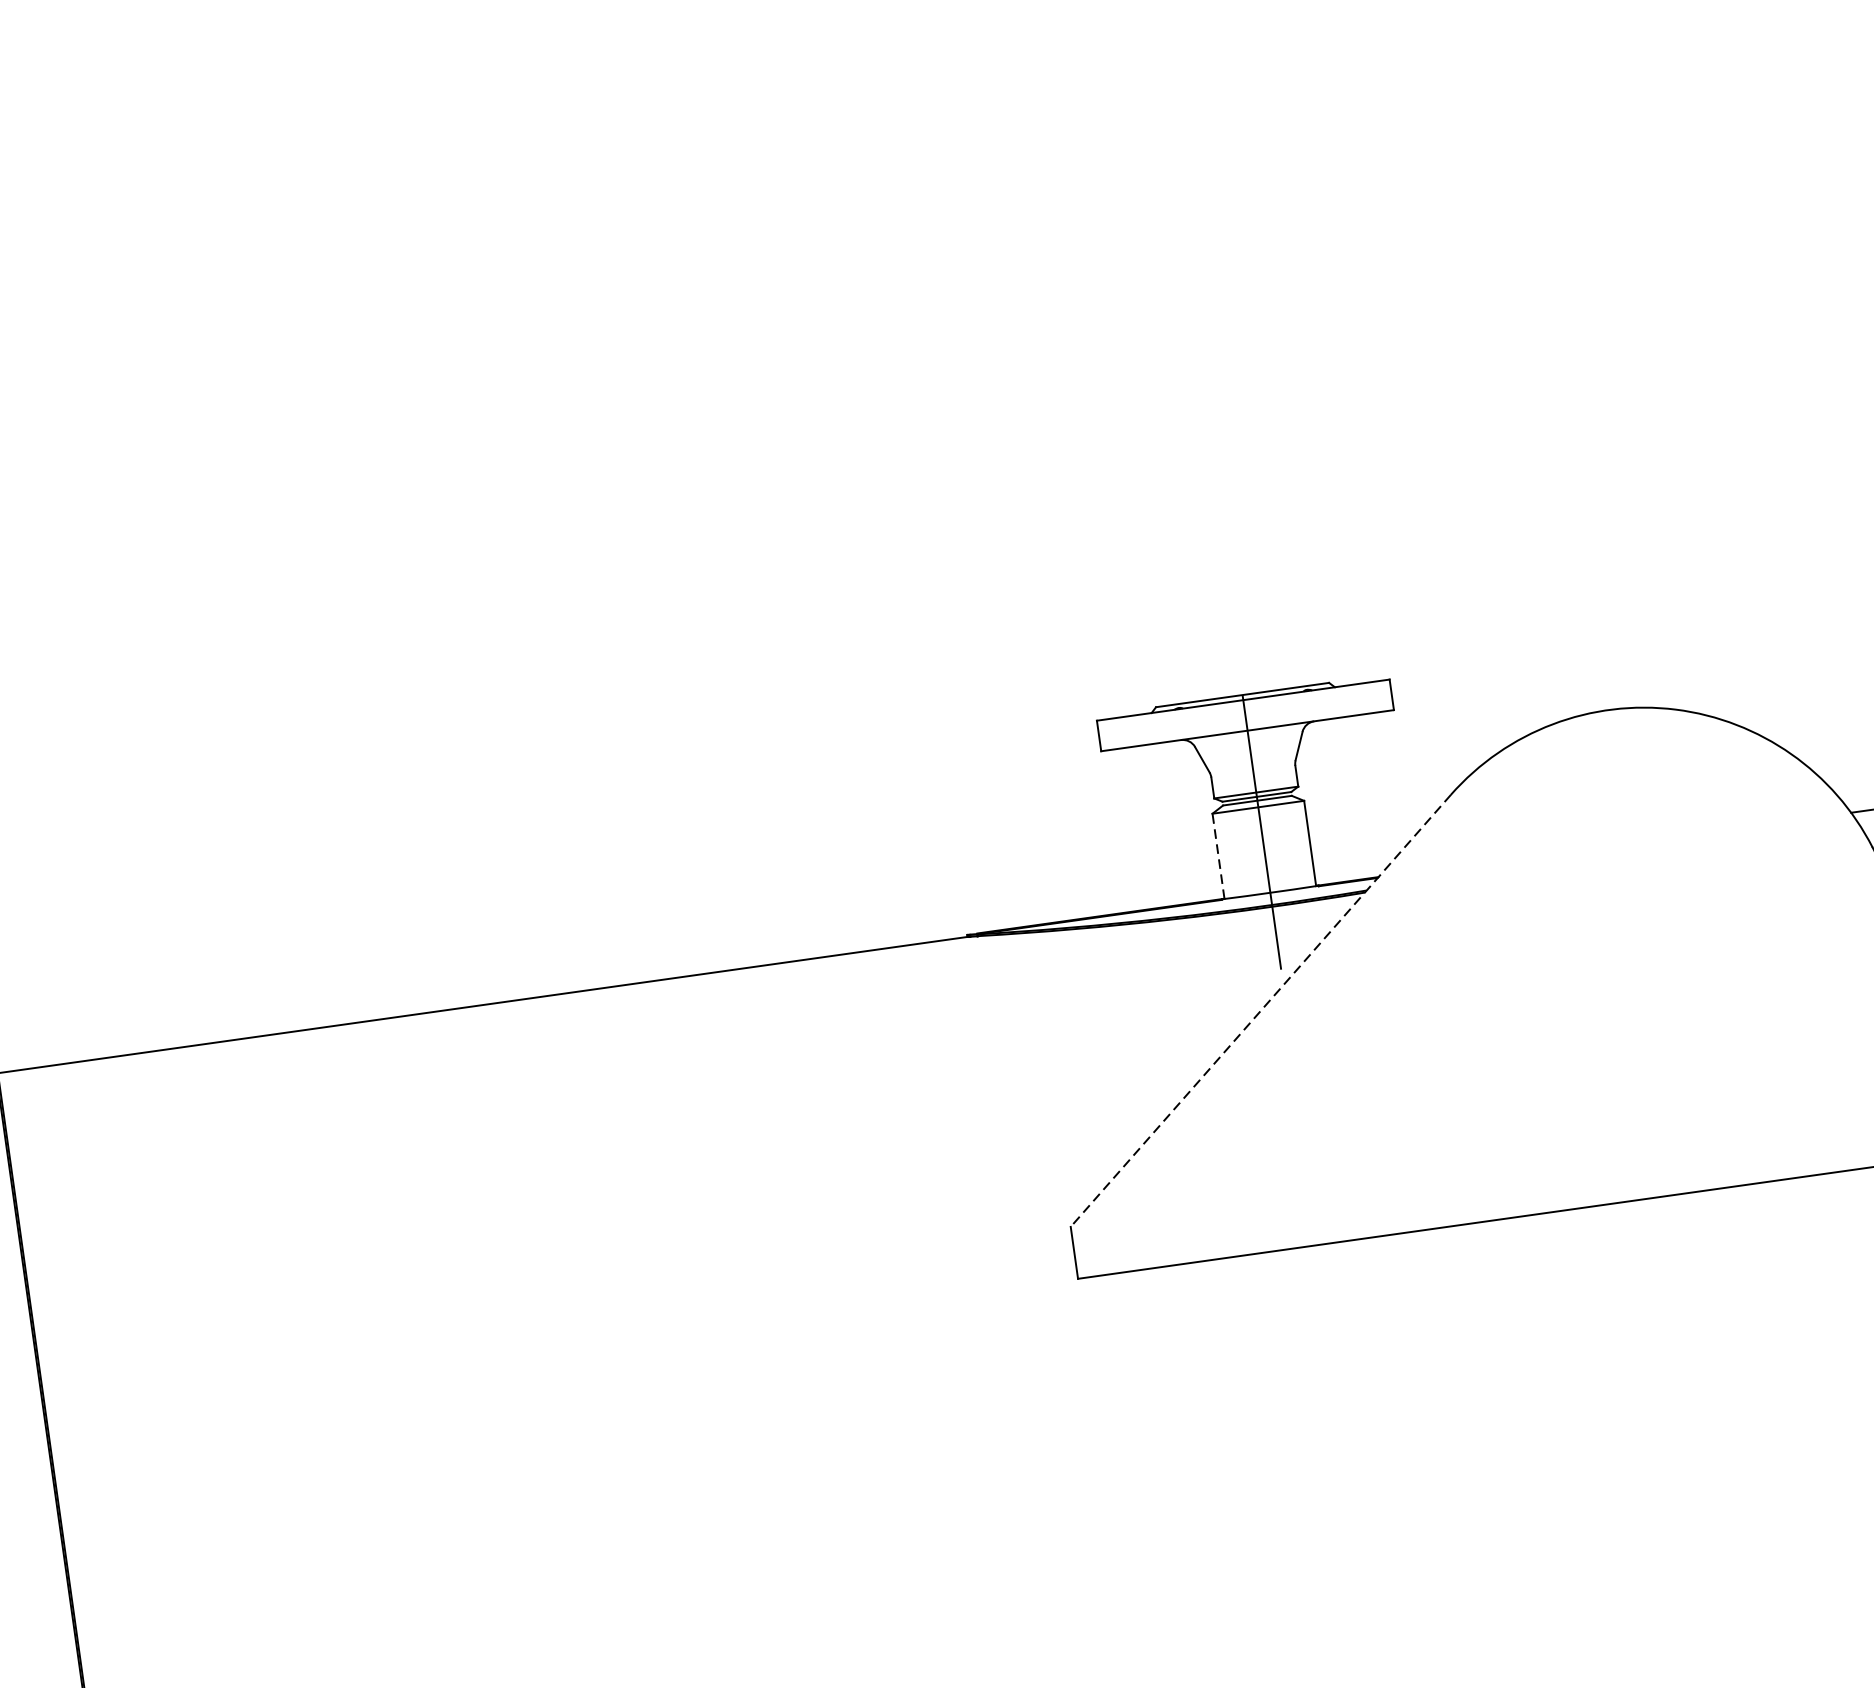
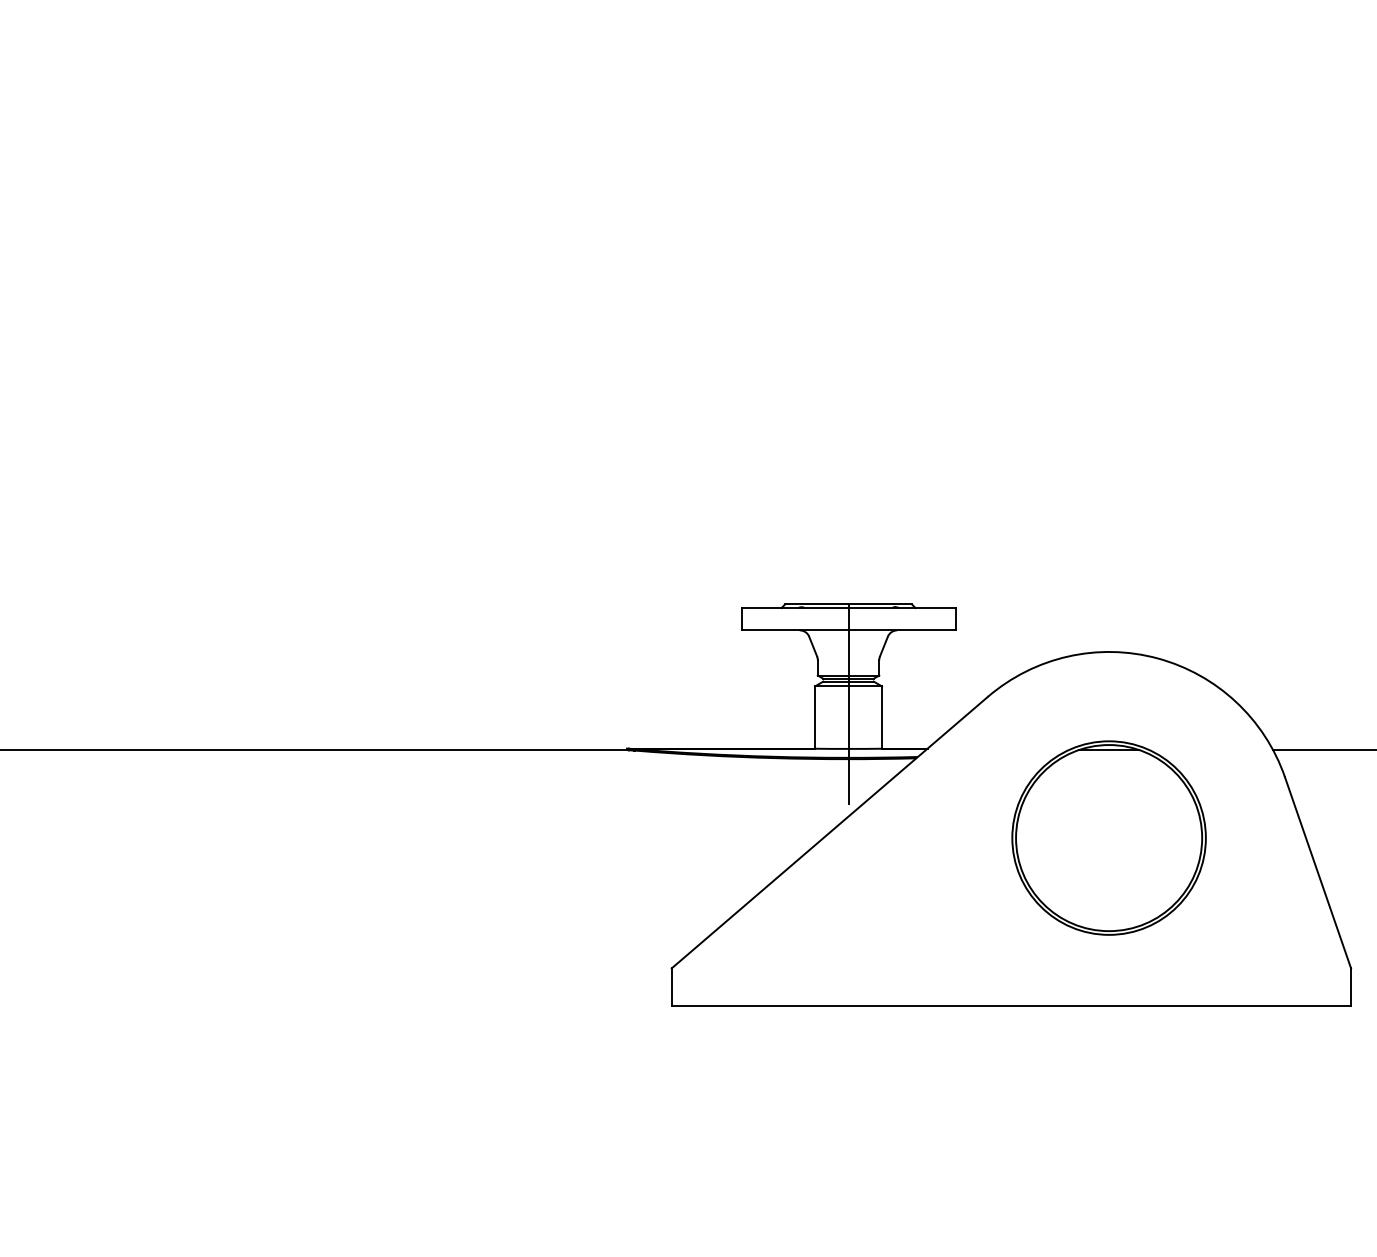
line: (1219, 856) -> (815, 717), dashed -> solid
part: (1642, 963) -> (1108, 837), added
line: (1260, 1010) -> (829, 832), dashed -> solid

